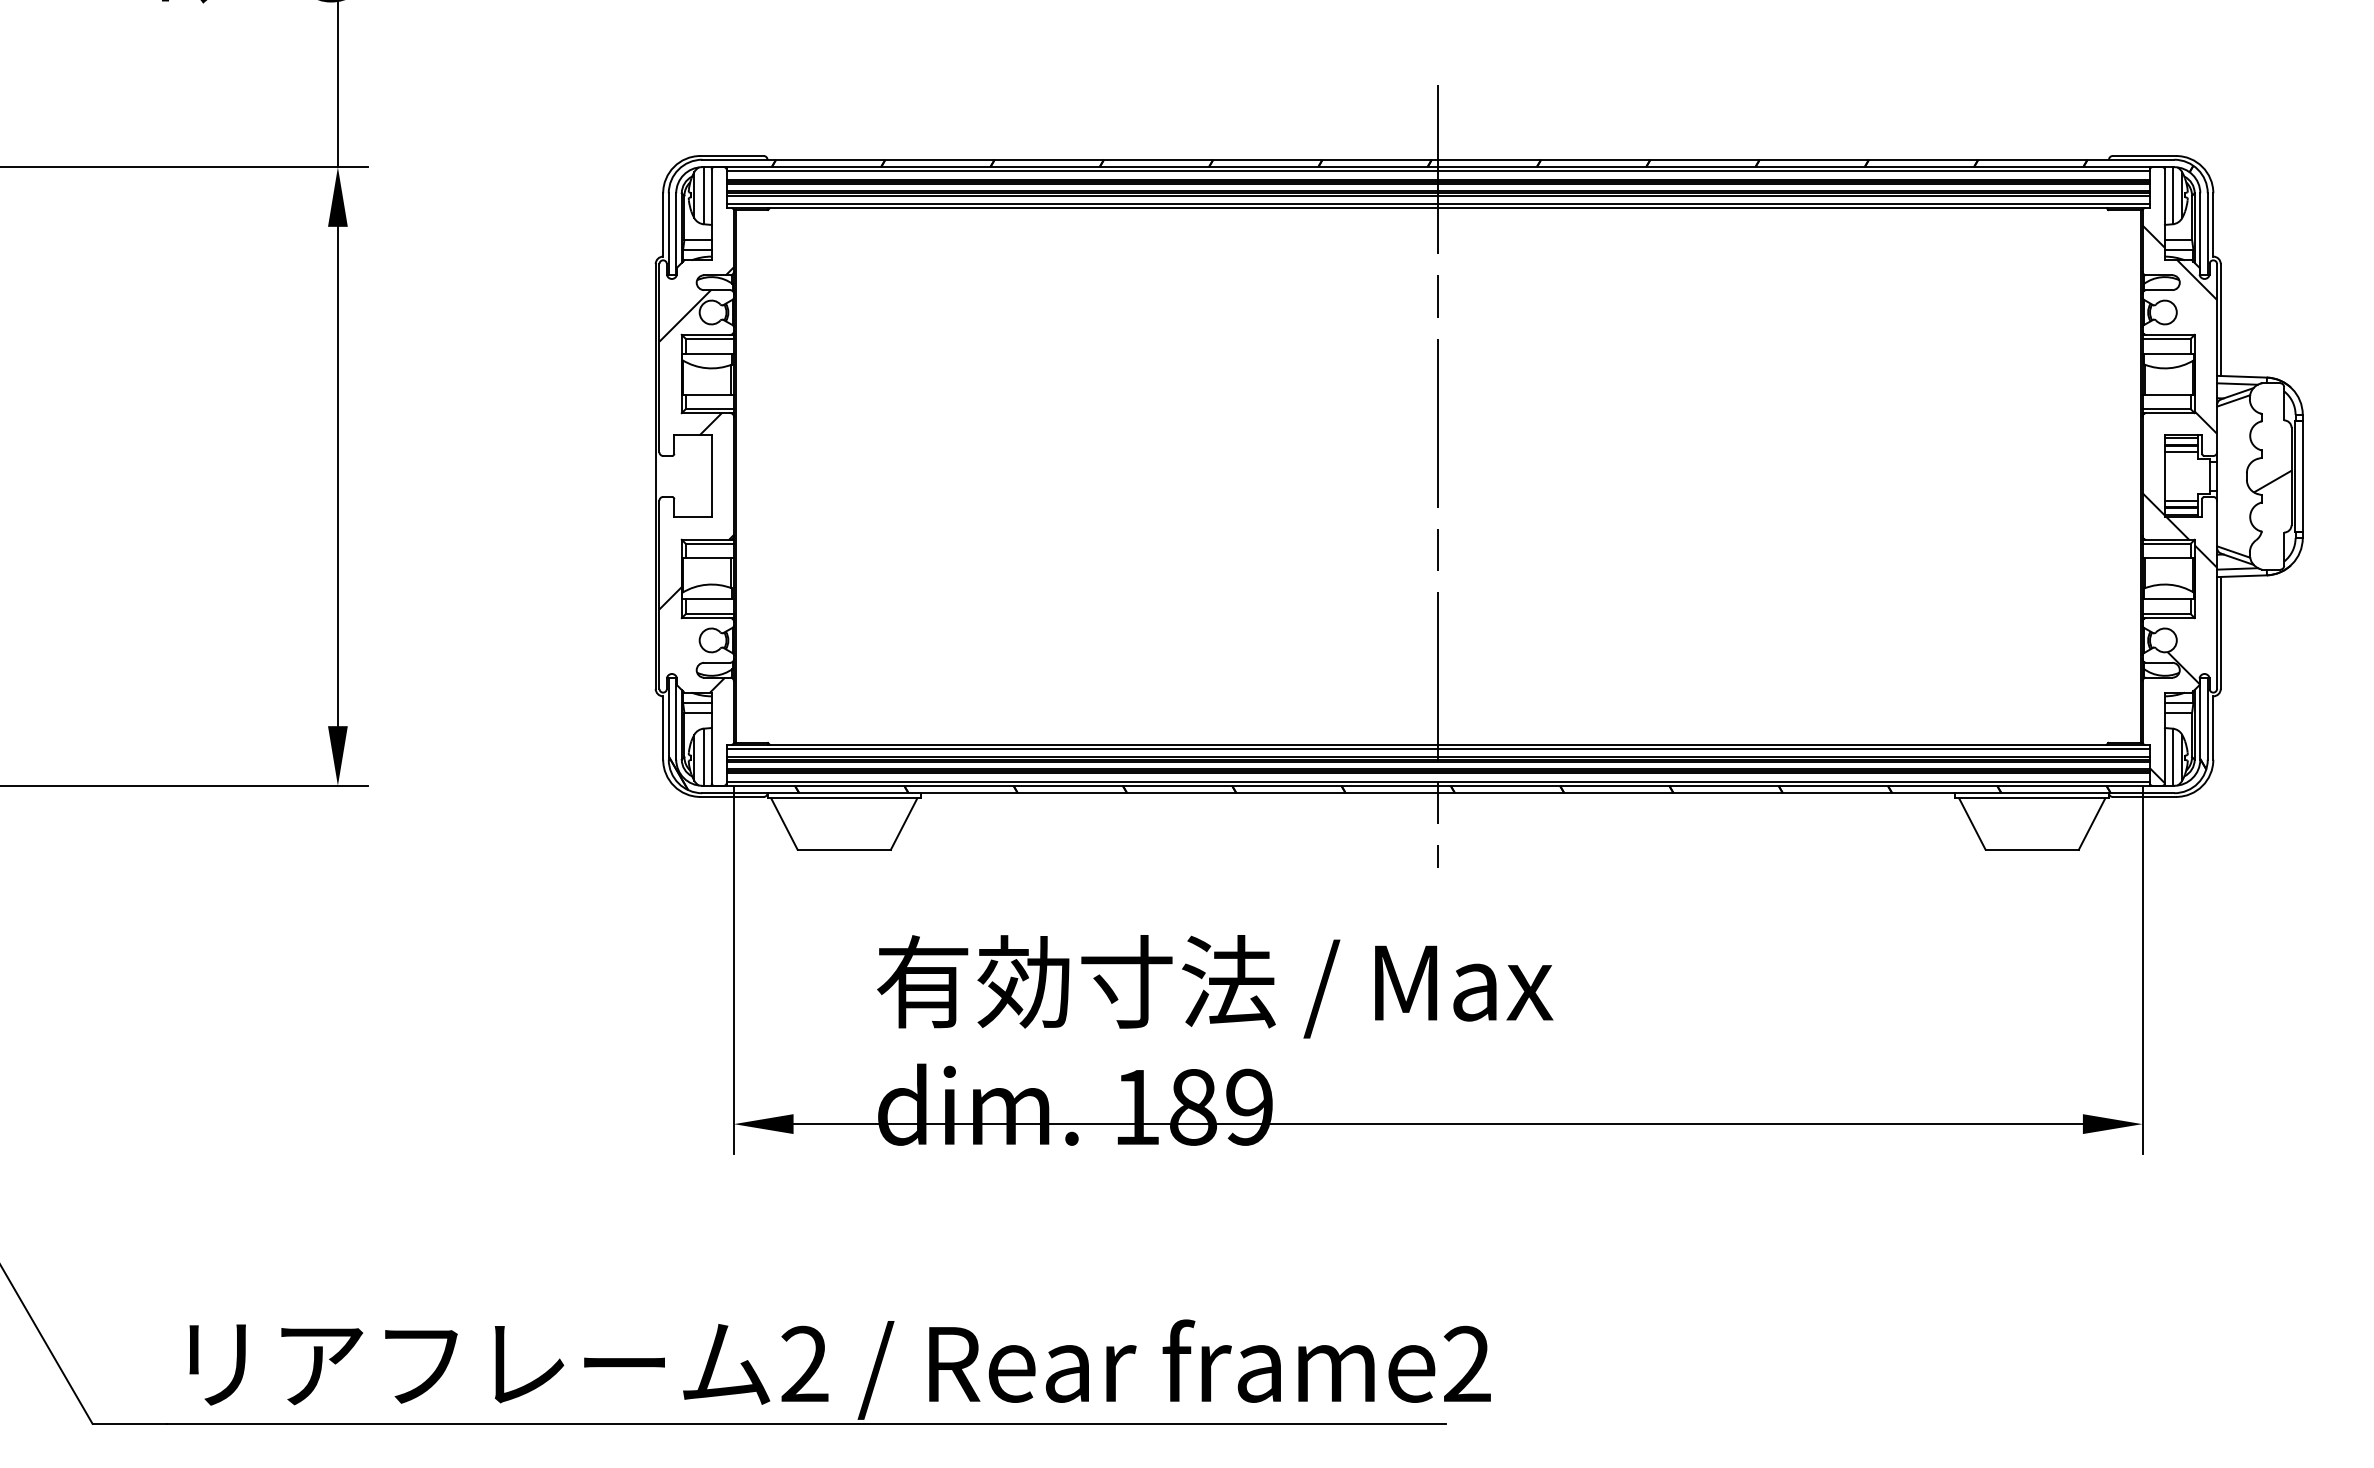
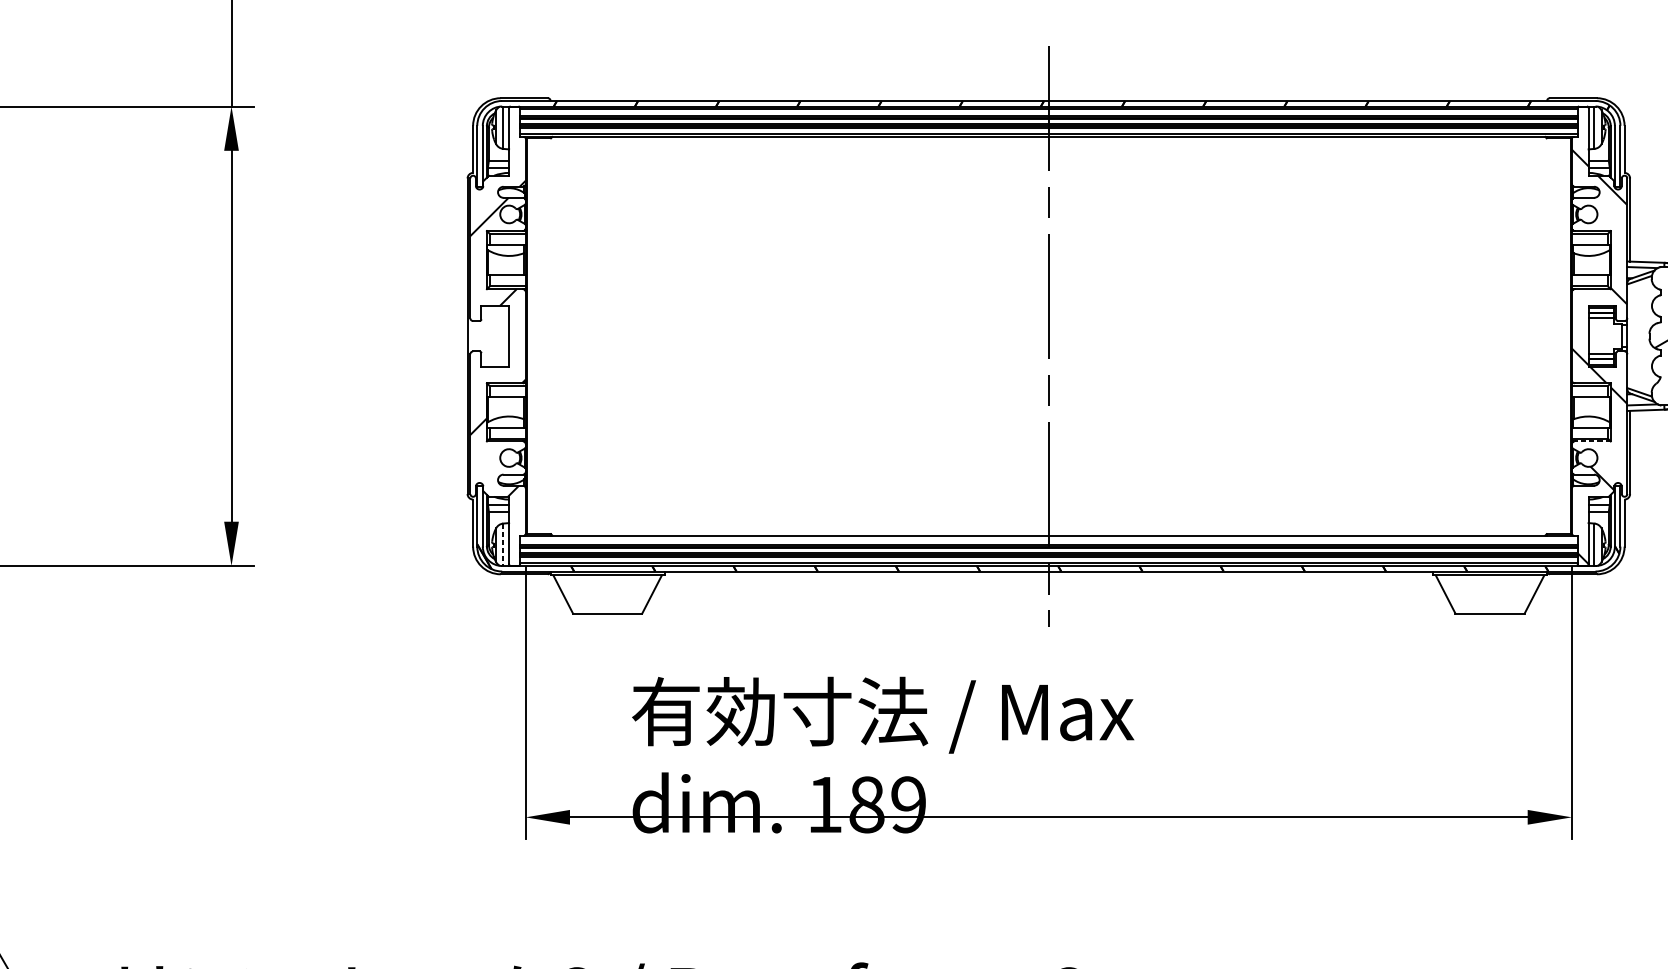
line: (2169, 618) -> (1592, 441), solid -> dashed
line: (1437, 748) -> (1048, 538), removed
line: (703, 757) -> (503, 544), solid -> dashed

